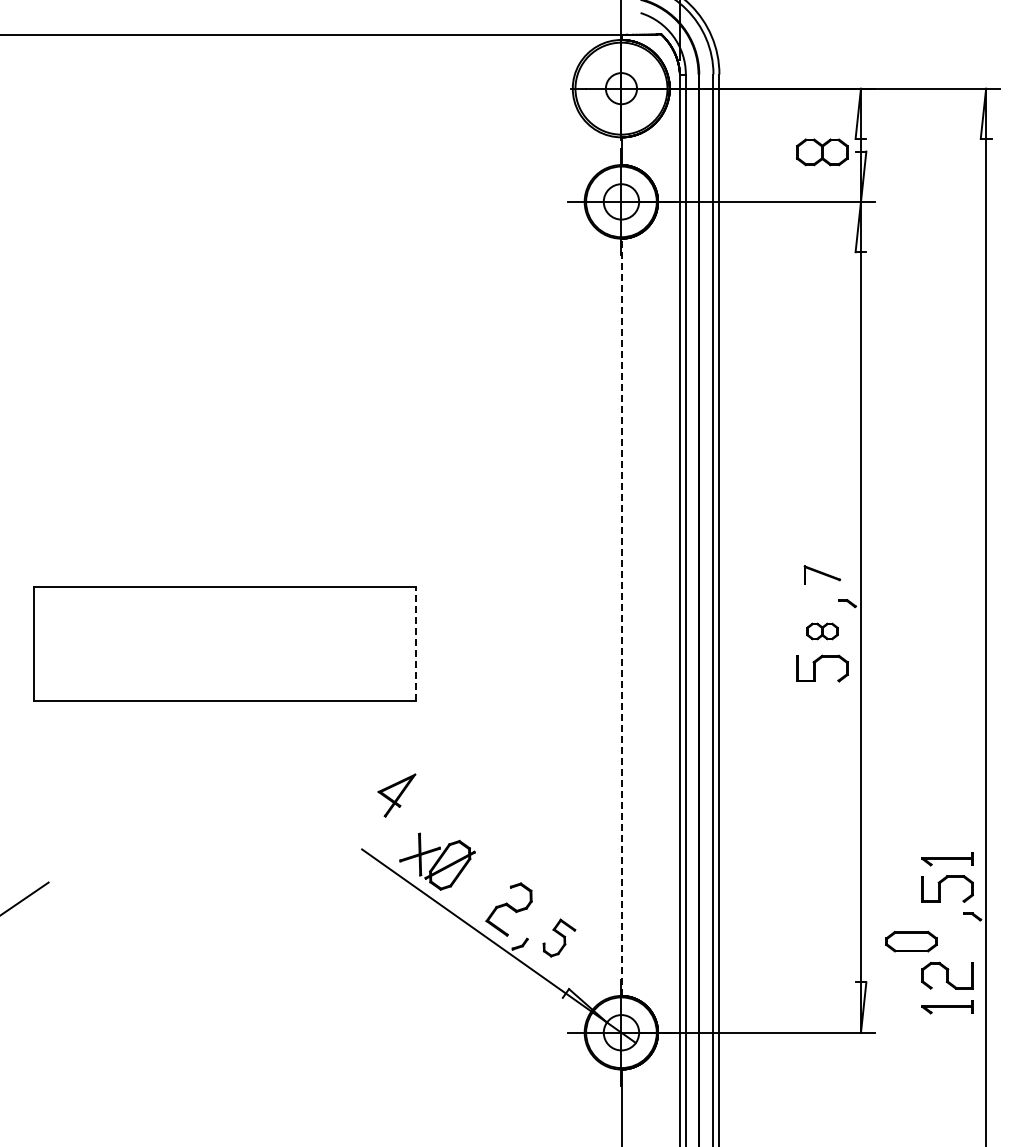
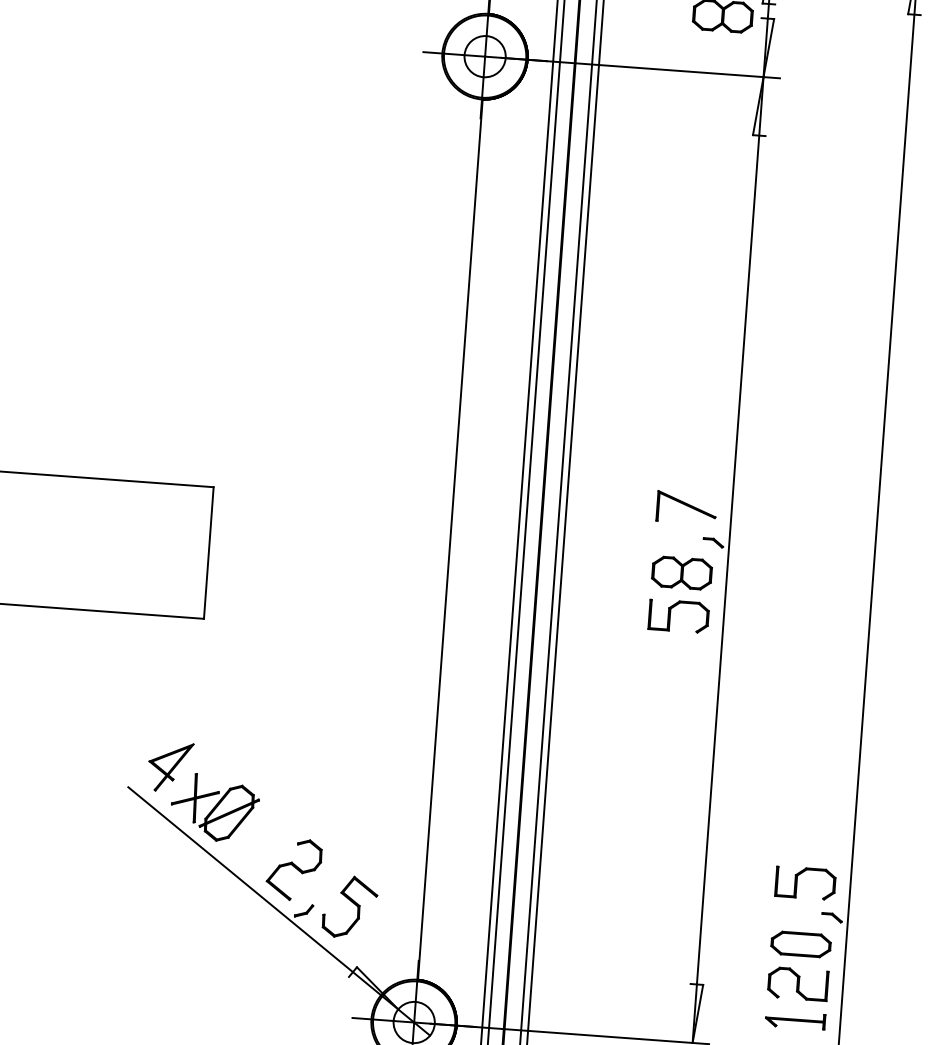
part: (822, 574) -> (687, 506), size x1.43
line: (622, 617) -> (450, 539), dashed -> solid
part: (822, 631) -> (682, 573), size x1.67
line: (416, 643) -> (209, 552), dashed -> solid
part: (396, 795) -> (170, 767), moved
part: (947, 859) -> (807, 848), removed
part: (559, 937) -> (350, 906), size x1.43
part: (911, 941) -> (800, 944), moved

